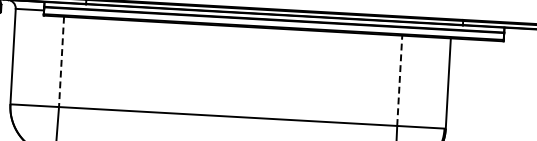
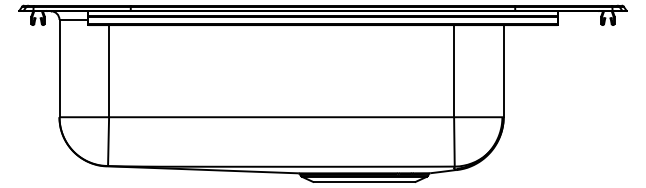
line: (61, 62) -> (109, 71), dashed -> solid
line: (400, 80) -> (454, 70), dashed -> solid

